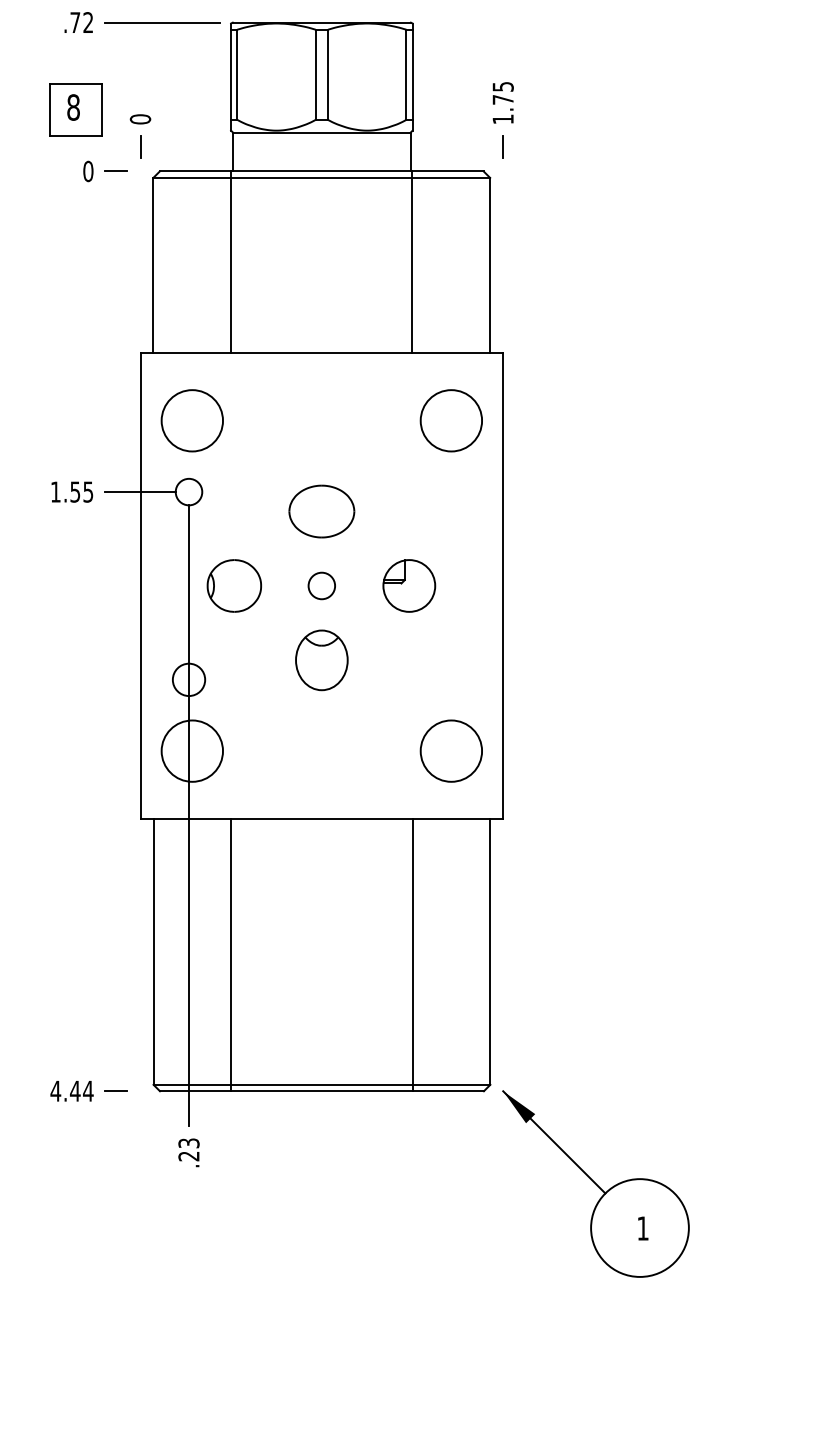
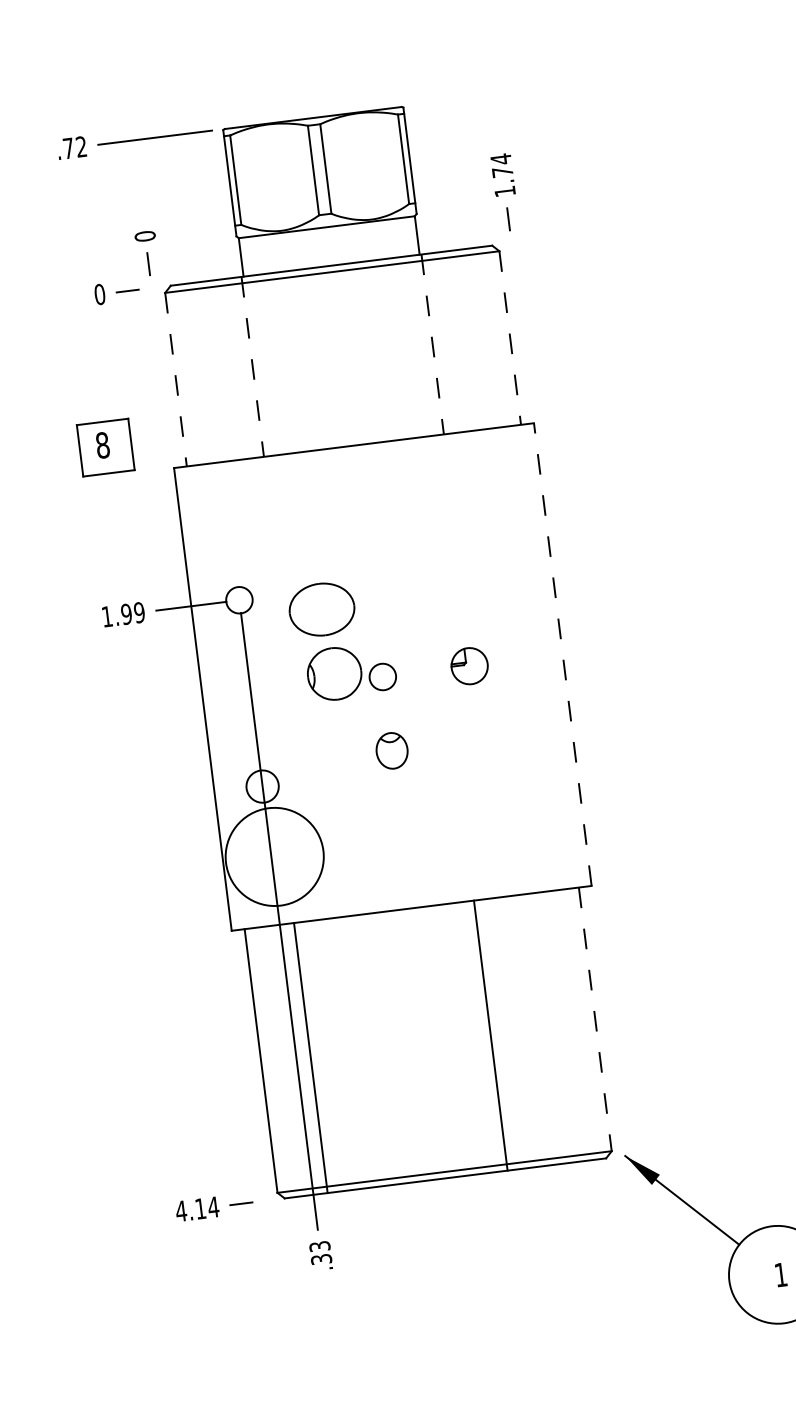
text: (502, 86) -> (500, 159), 1.75 -> 1.74
part: (75, 109) -> (104, 447), moved
line: (231, 262) -> (253, 367), solid -> dashed
line: (412, 262) -> (432, 344), solid -> dashed
line: (153, 265) -> (176, 379), solid -> dashed
line: (490, 265) -> (510, 338), solid -> dashed
circle: (191, 420) -> (233, 528), removed
circle: (450, 420) -> (490, 496), removed
text: (81, 491) -> (132, 612), 1.55 -> 1.99
part: (321, 511) -> (321, 609), moved
part: (233, 585) -> (333, 673), moved
part: (409, 585) -> (469, 665), size x0.7
line: (503, 585) -> (563, 654), solid -> dashed
part: (321, 660) -> (391, 751), size x0.6
circle: (192, 750) -> (274, 856), size x1.6
circle: (450, 750) -> (530, 824), removed
line: (490, 951) -> (595, 1018), solid -> dashed
line: (231, 955) -> (311, 1058), moved
line: (412, 955) -> (490, 1035), moved
text: (75, 1090) -> (200, 1208), 4.44 -> 4.14
text: (188, 1156) -> (321, 1259), .23 -> .33

